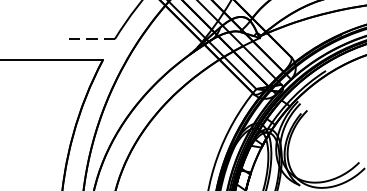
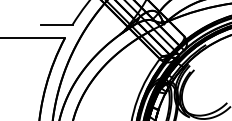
line: (89, 38) -> (56, 24), dashed -> solid

